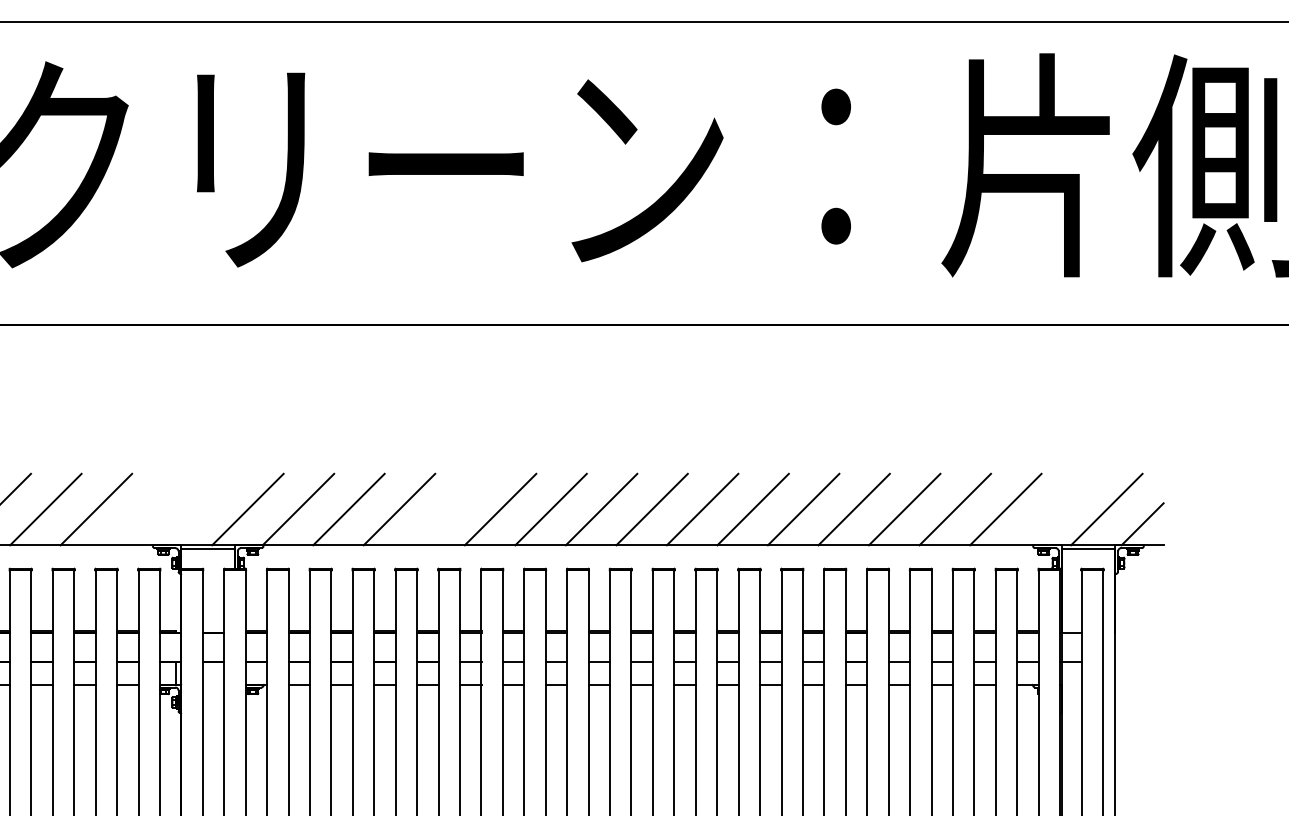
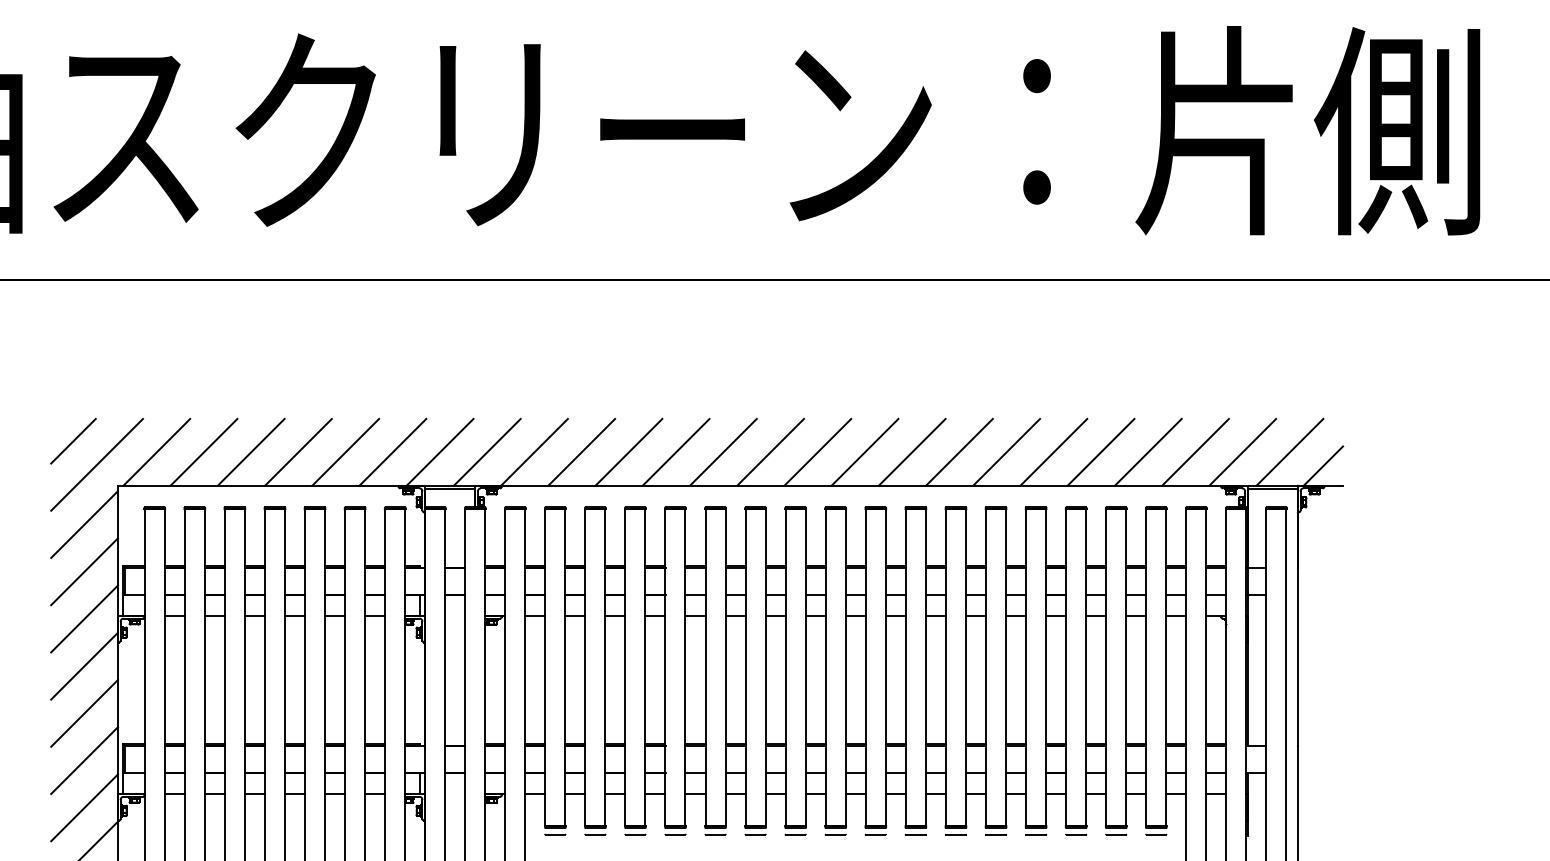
line: (146, 508) -> (392, 451), added
line: (196, 508) -> (439, 451), added
line: (449, 508) -> (675, 451), added
line: (1056, 508) -> (1242, 451), added

